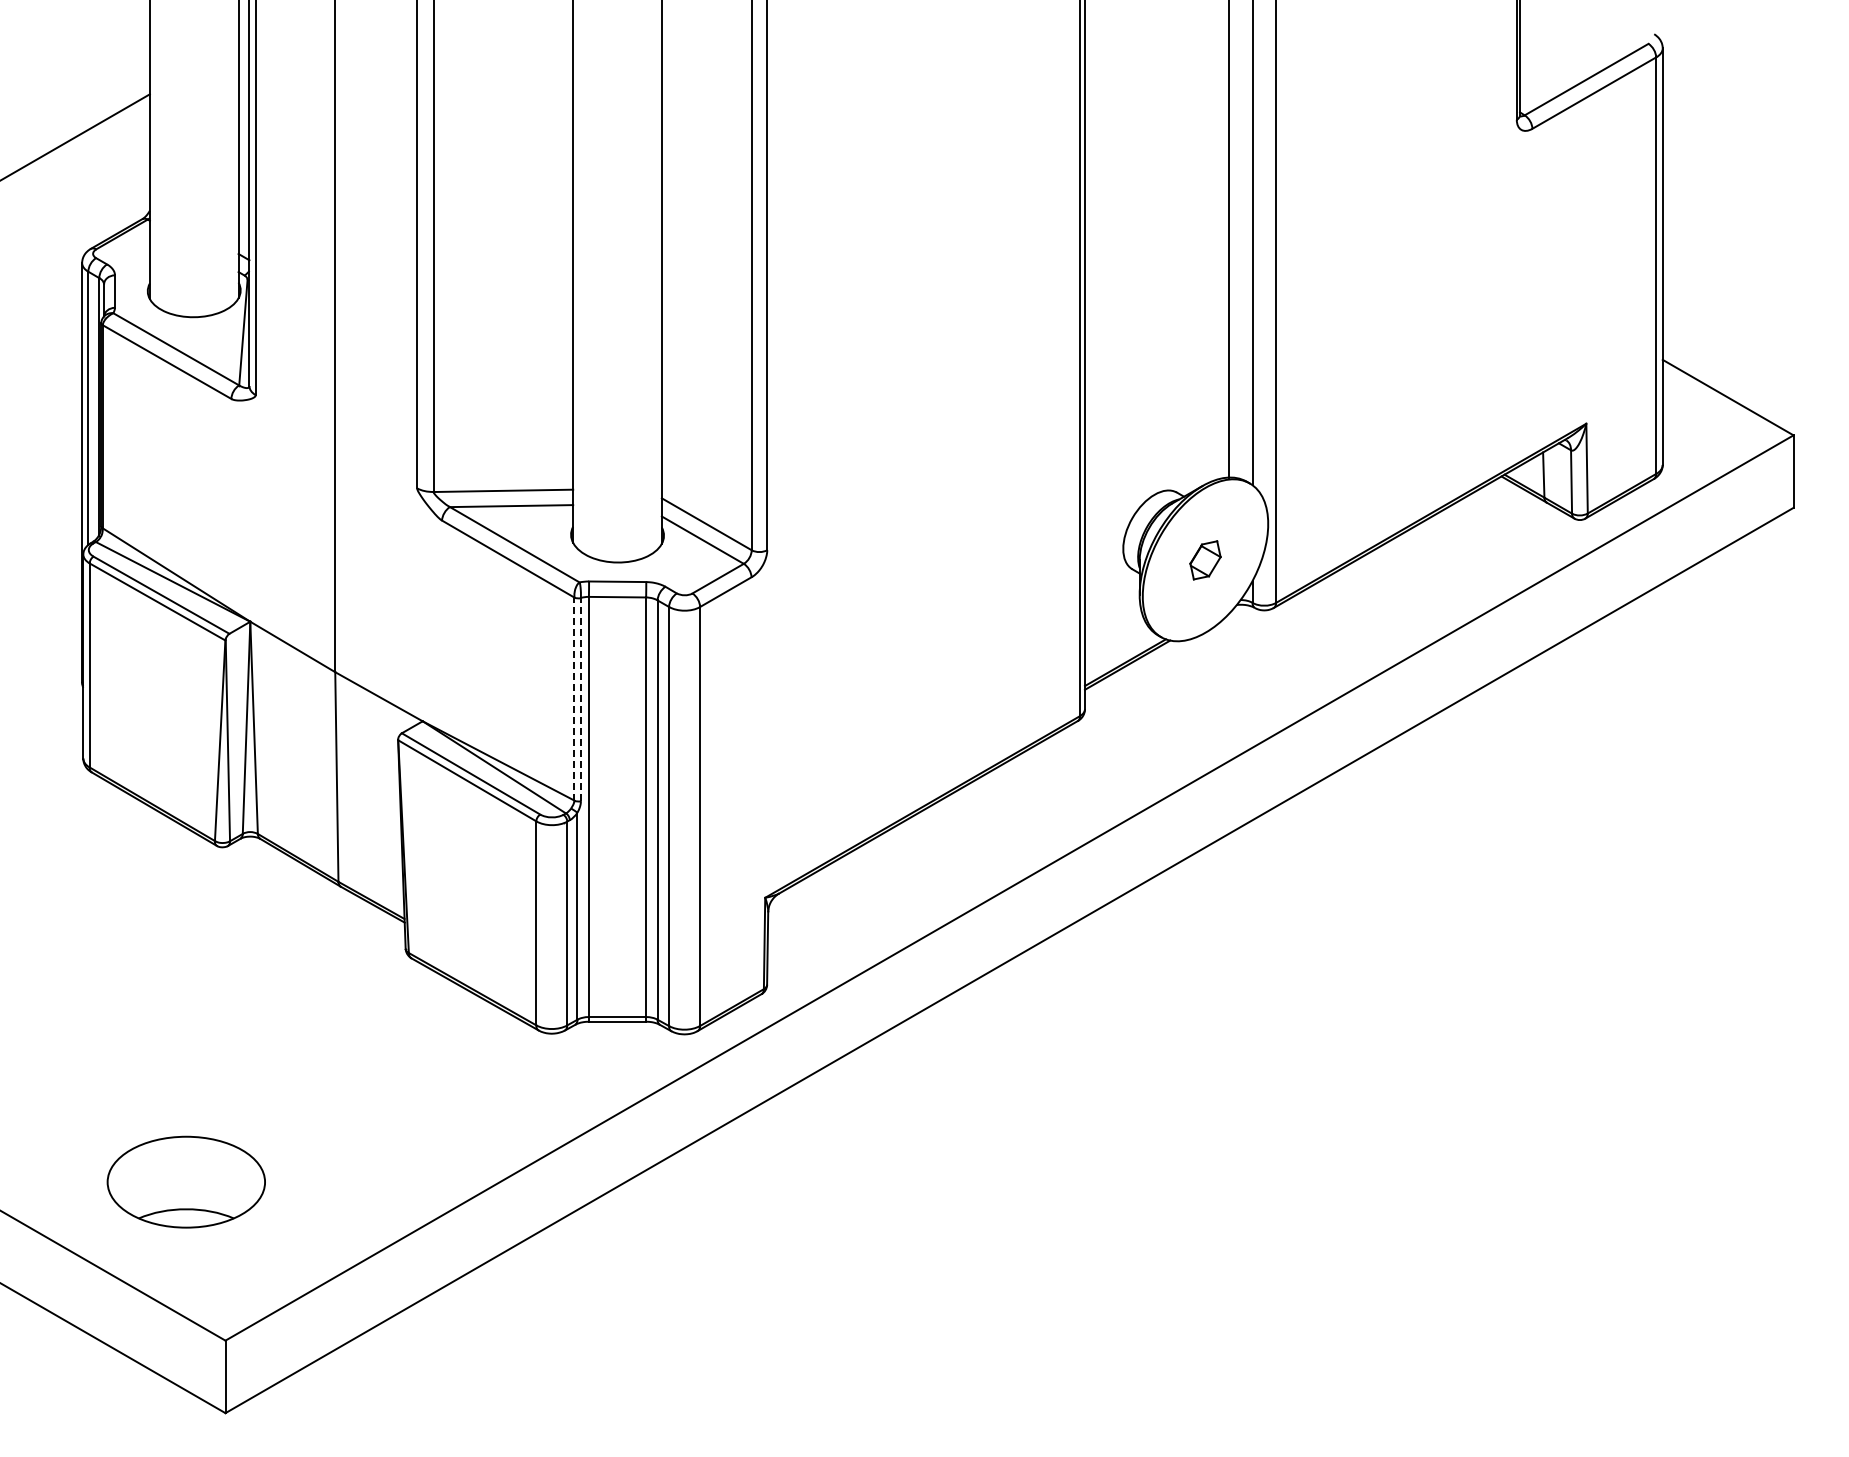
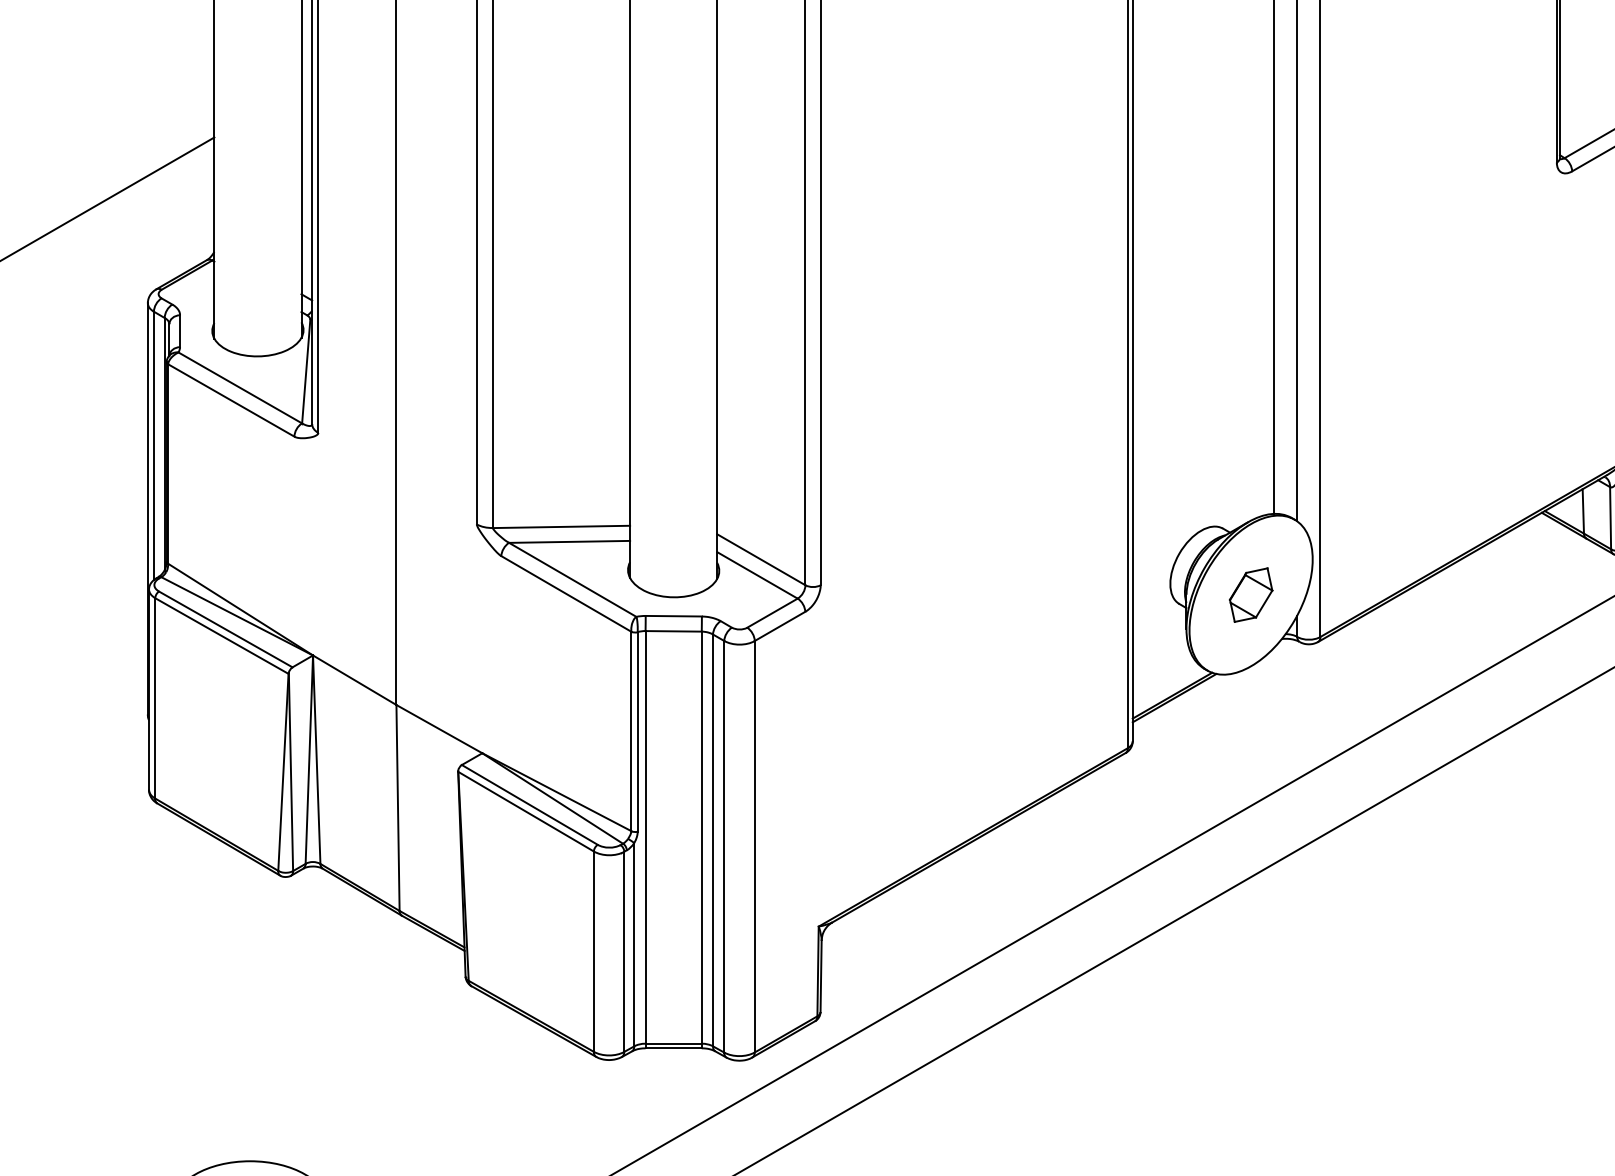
part: (1205, 560) -> (1251, 595), size x1.43
line: (574, 699) -> (631, 731), dashed -> solid
line: (580, 699) -> (637, 731), dashed -> solid

